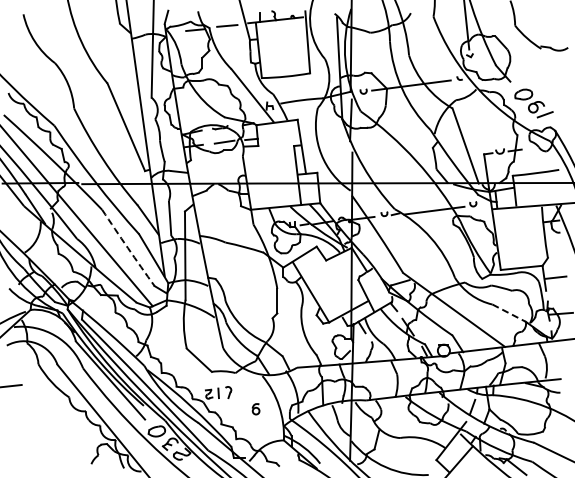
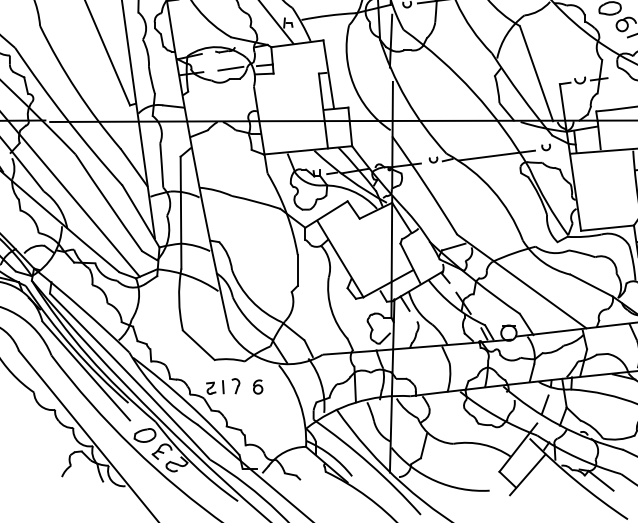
arc: (128, 248) -> (109, 203), dashed -> solid
line: (509, 313) -> (592, 285), dashed -> solid
part: (255, 409) -> (257, 387), moved

